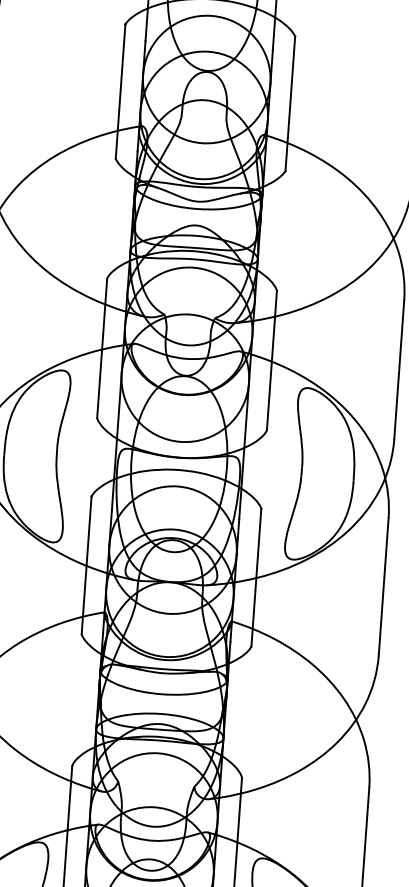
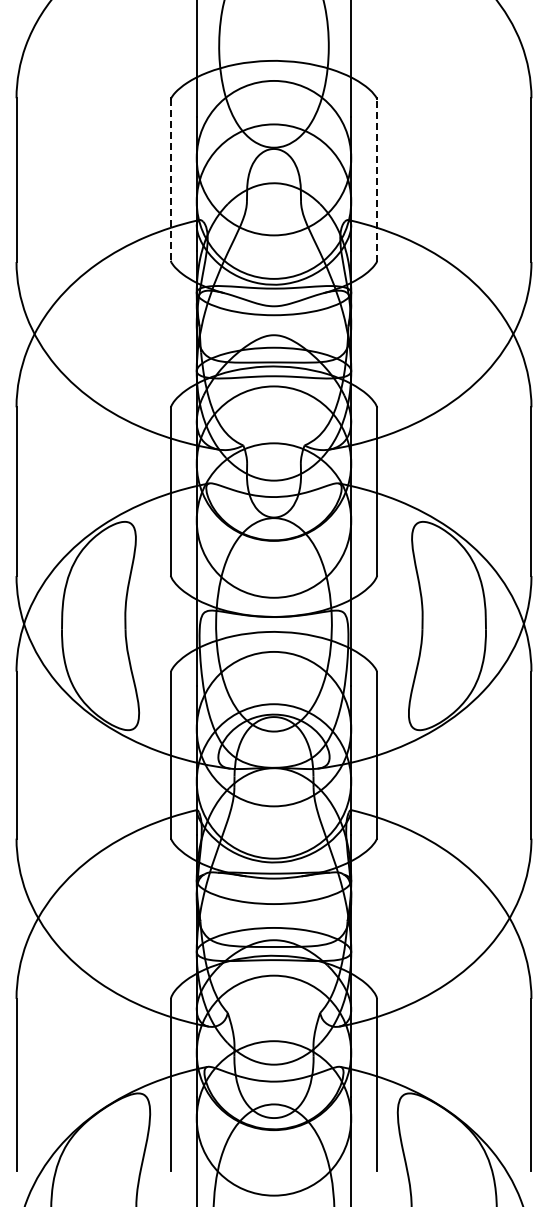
line: (120, 91) -> (171, 180), solid -> dashed
line: (289, 104) -> (376, 180), solid -> dashed

